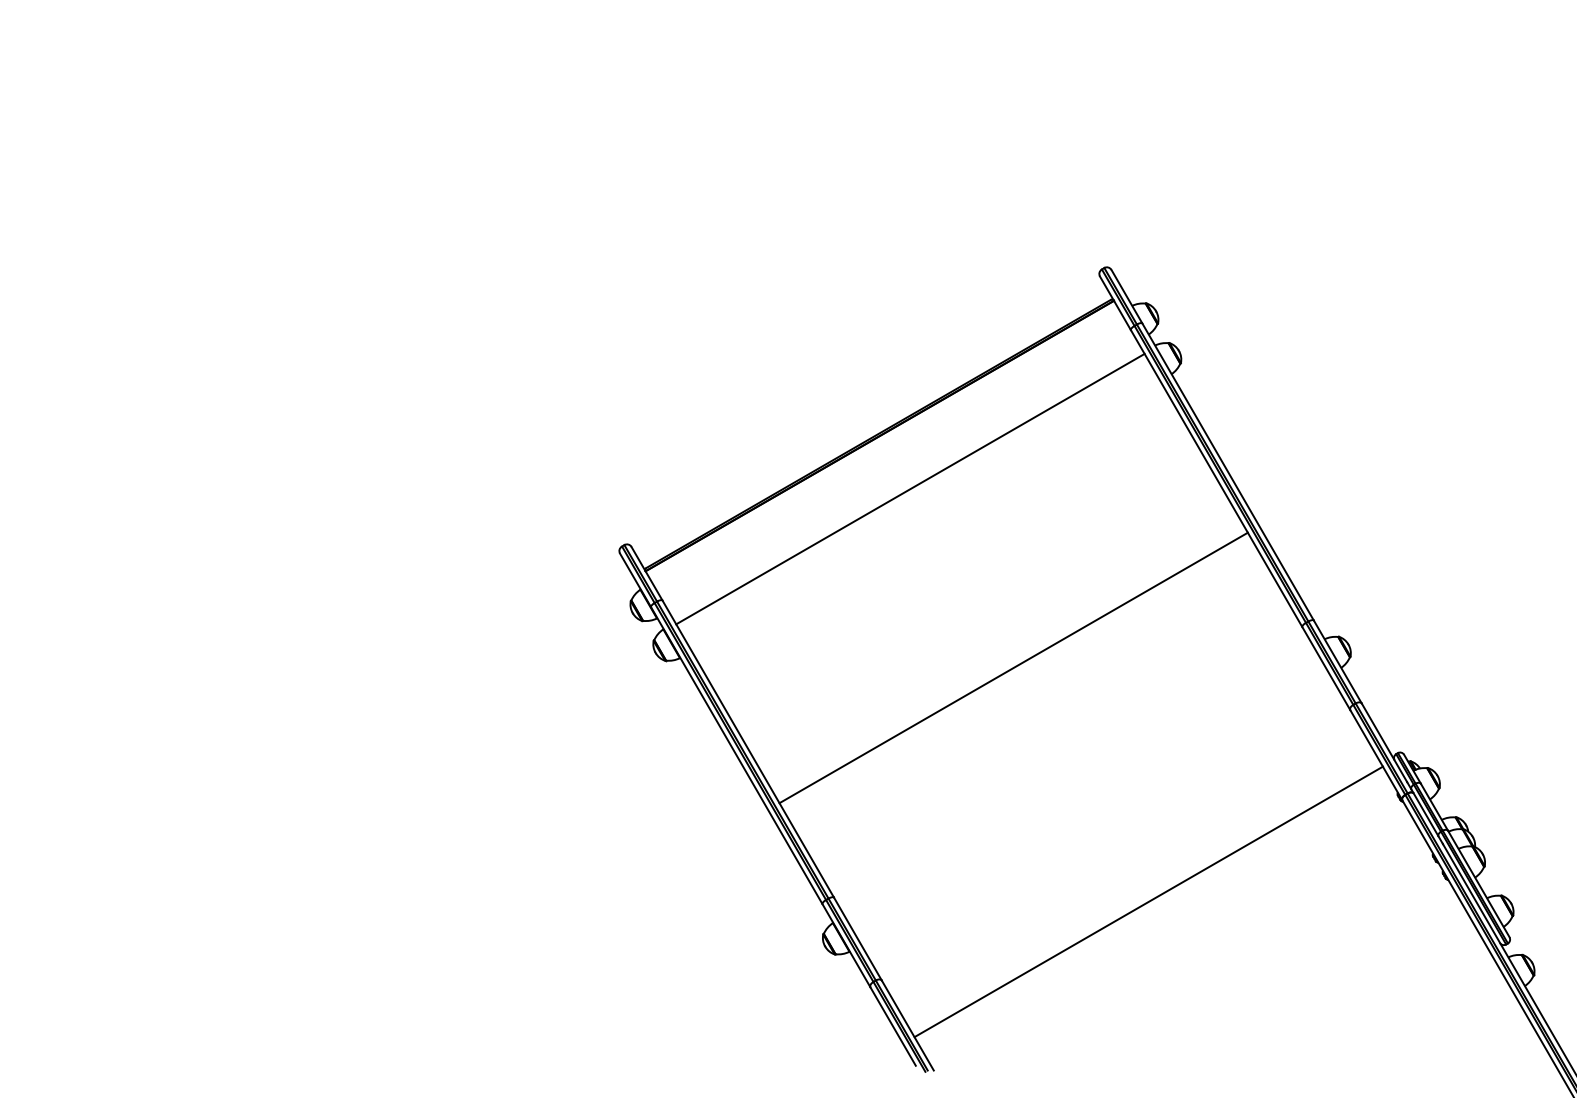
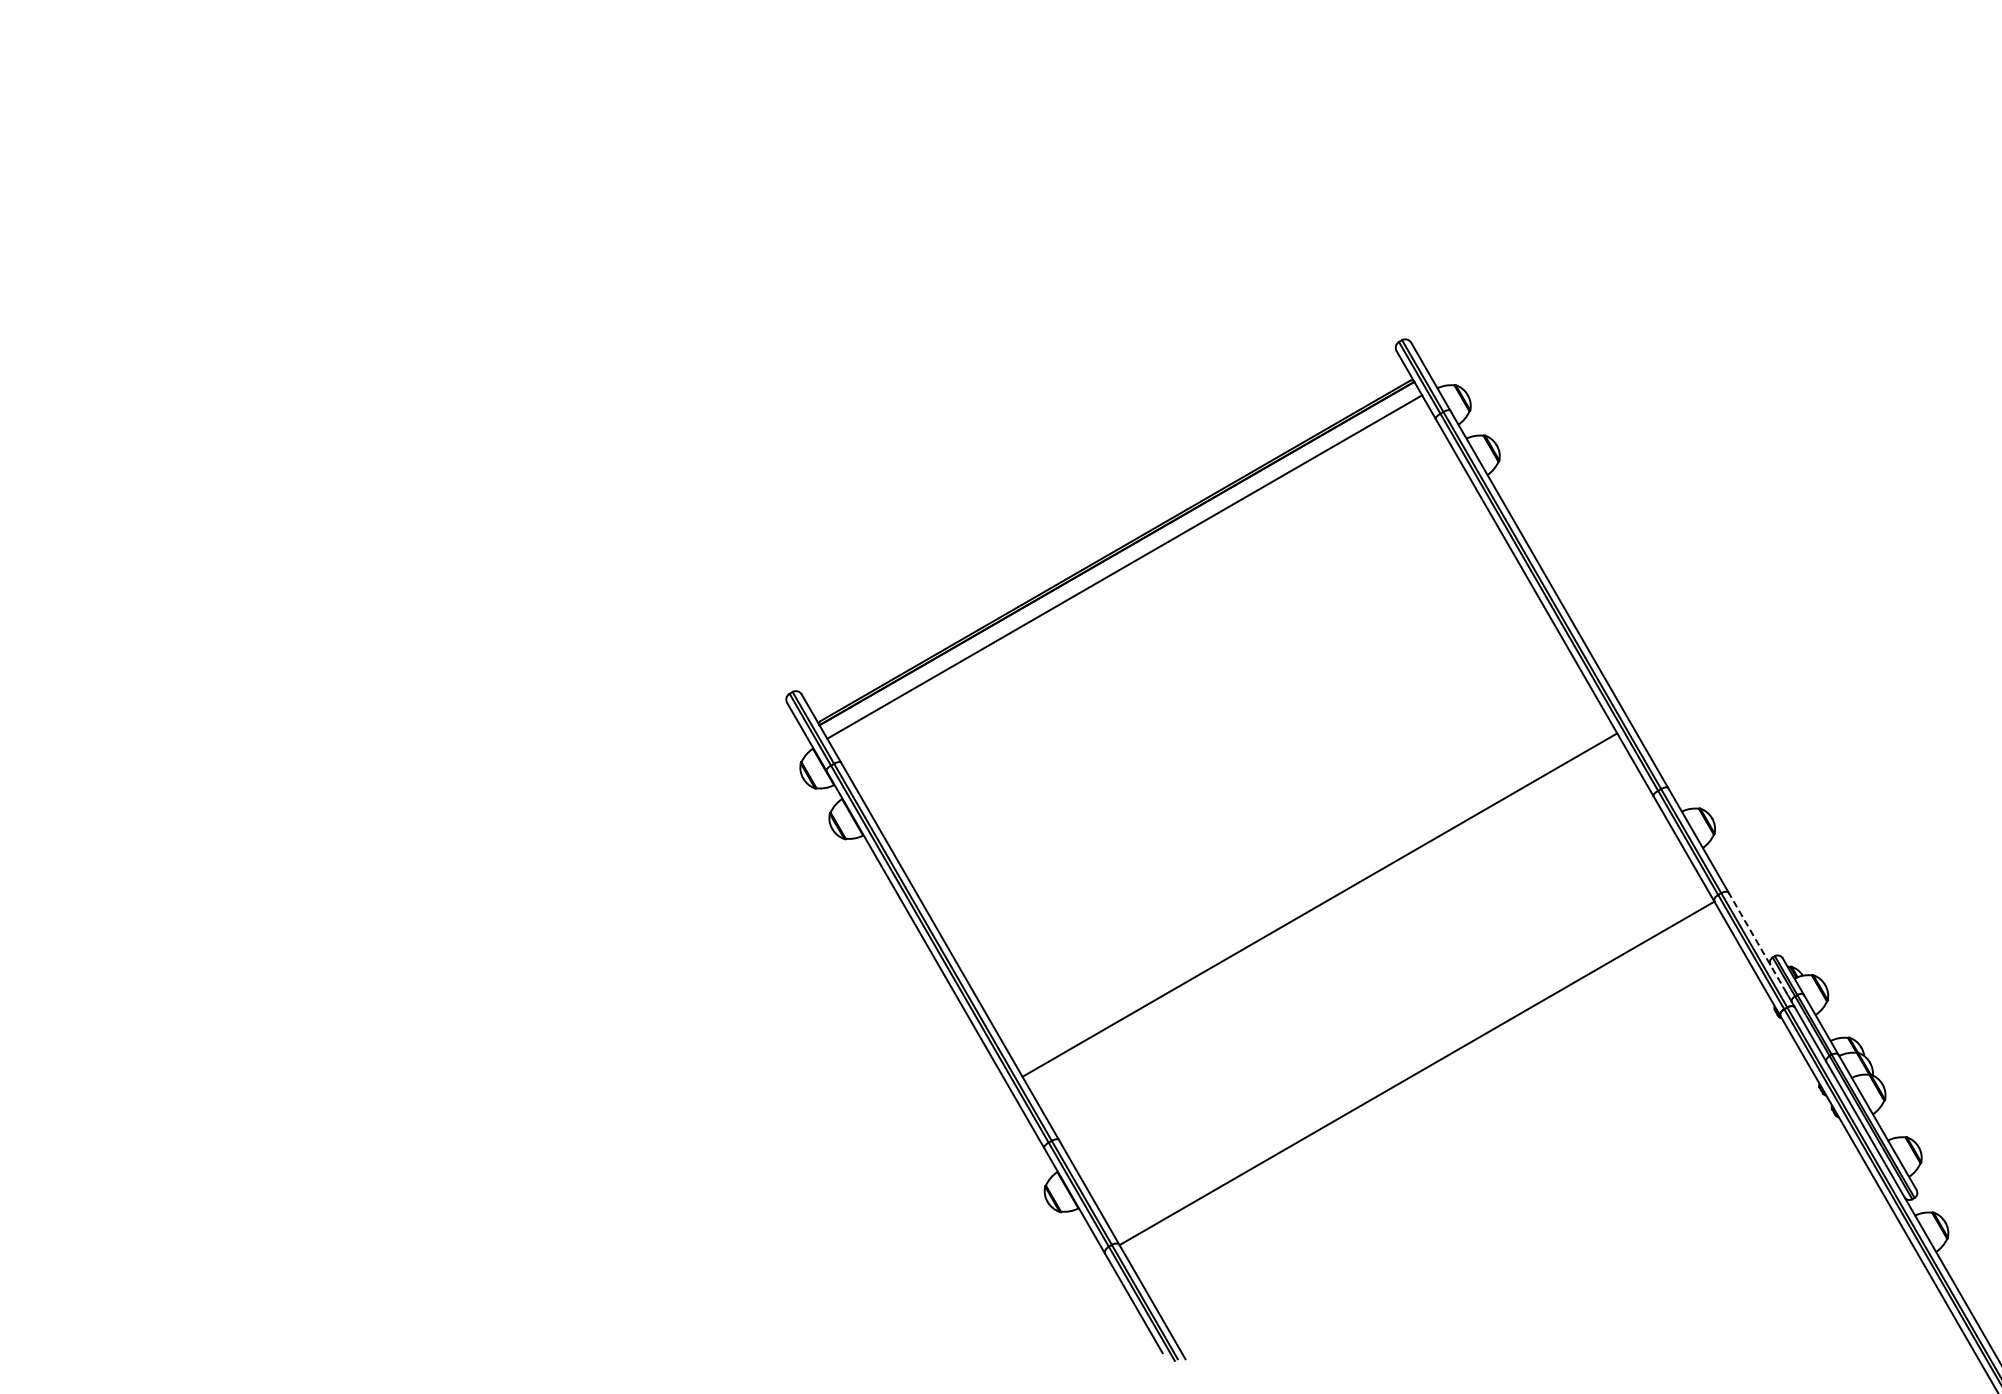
line: (910, 488) -> (1124, 566), moved
line: (1013, 667) -> (1319, 904), moved
line: (1384, 743) -> (1757, 943), solid -> dashed
line: (1148, 901) -> (1417, 1072), moved

